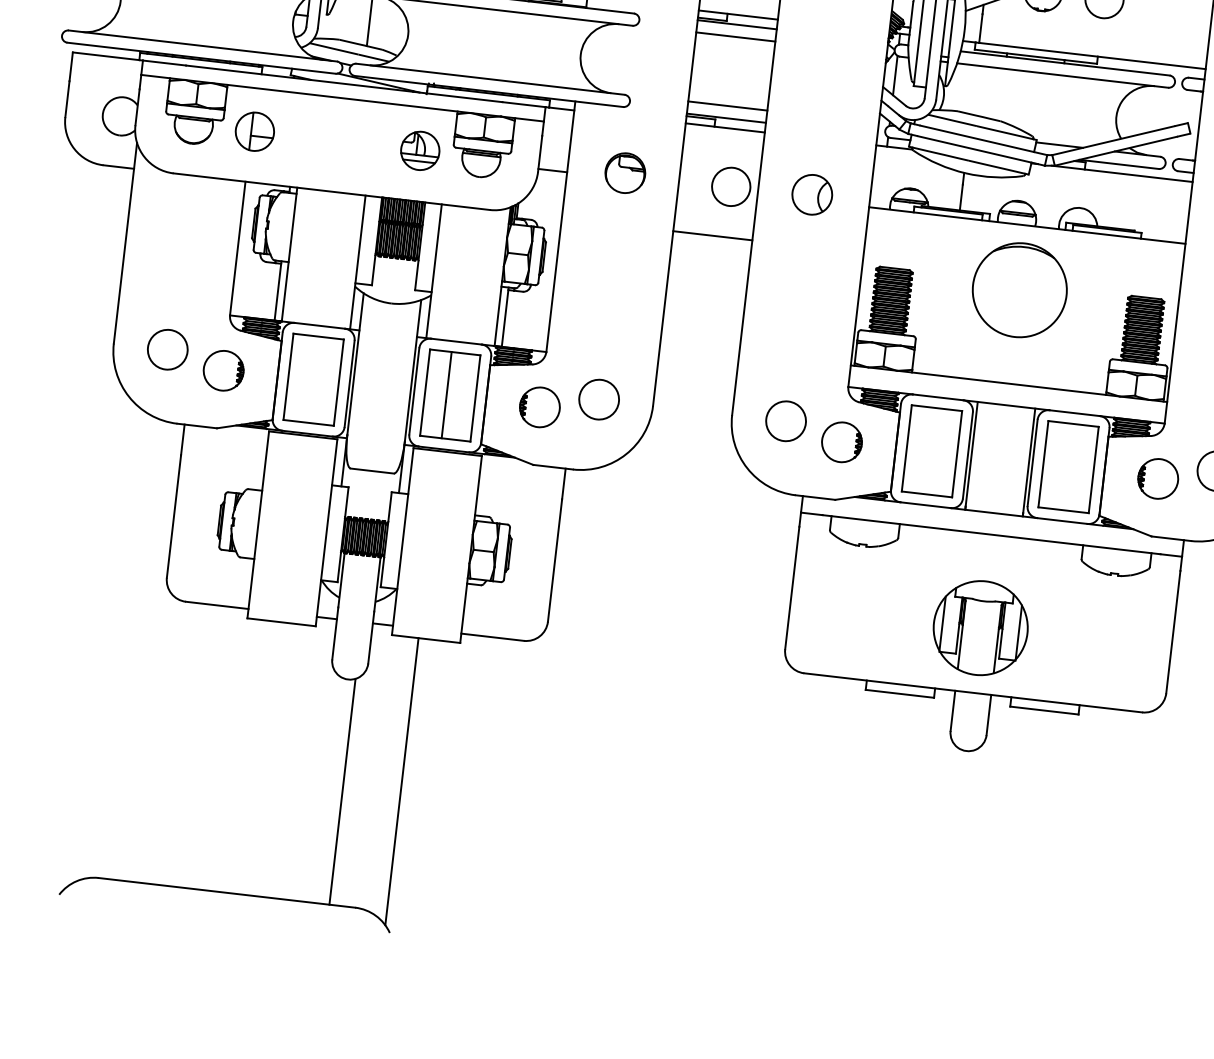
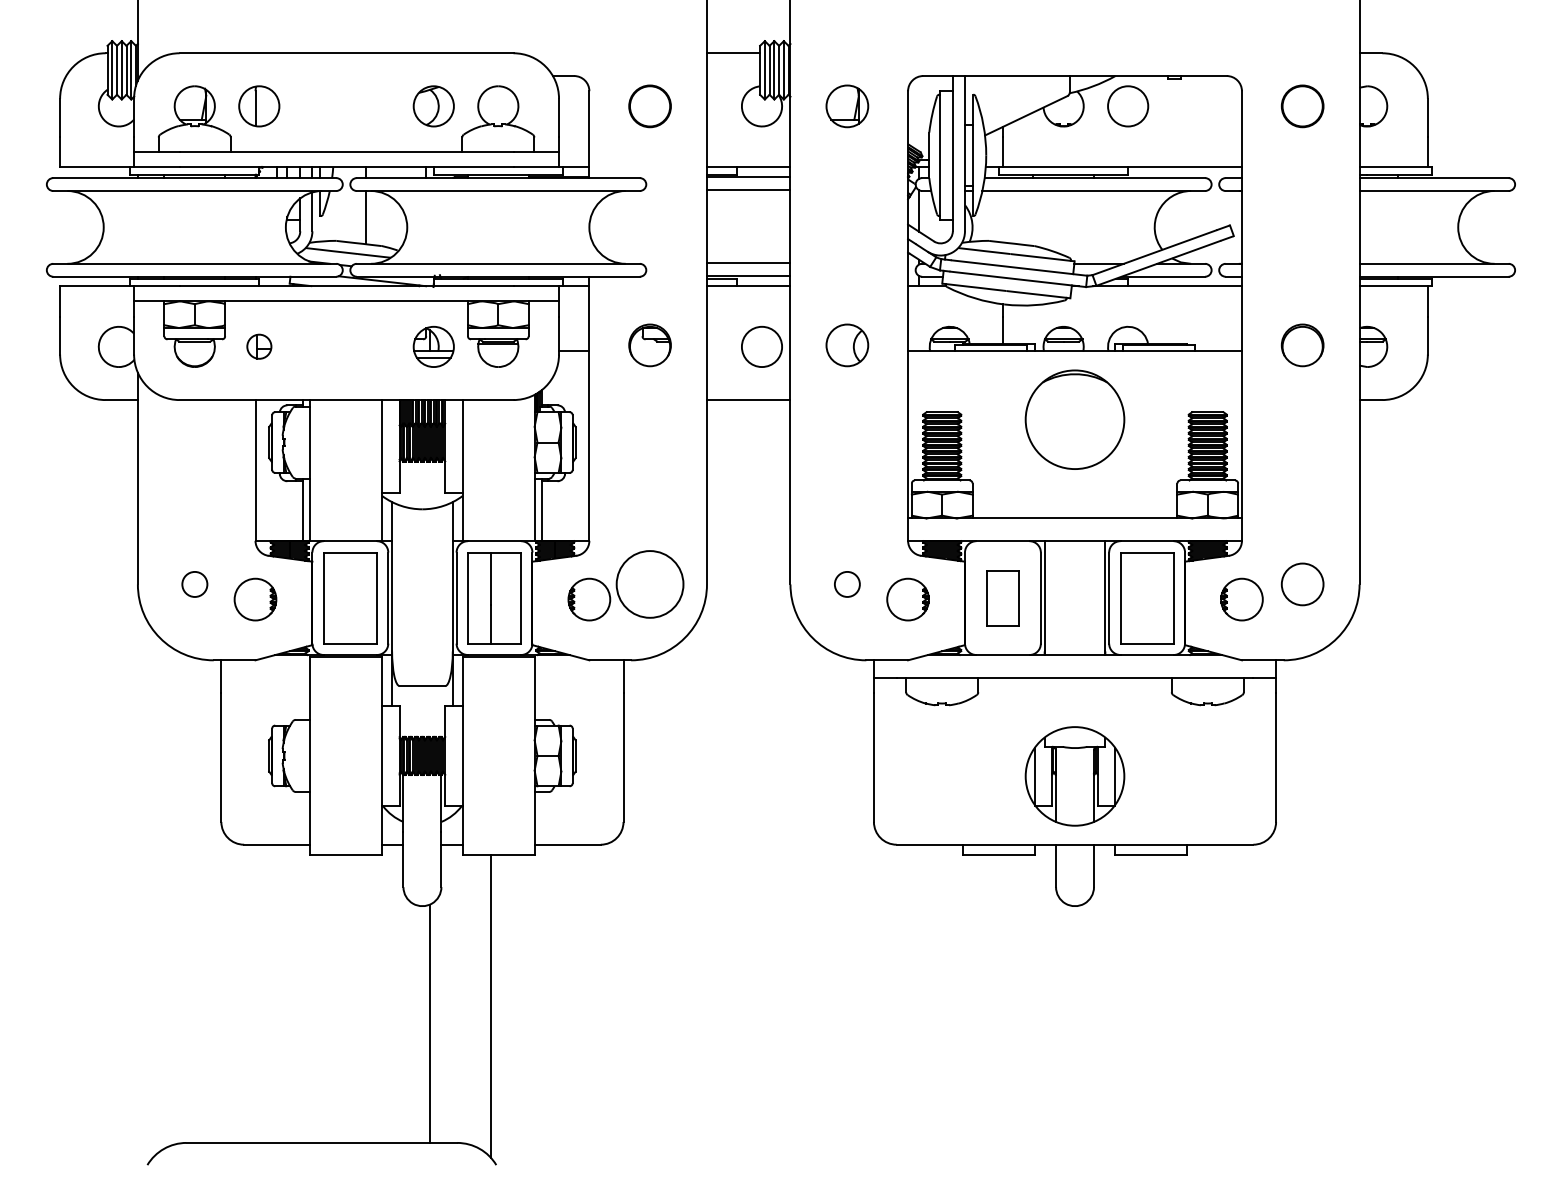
part: (255, 131) -> (259, 346), size x0.6
circle: (167, 349) -> (194, 584), size x0.6
circle: (598, 399) -> (649, 584), size x1.6
circle: (786, 421) -> (847, 584), size x0.6
part: (931, 451) -> (1002, 598), size x0.6

